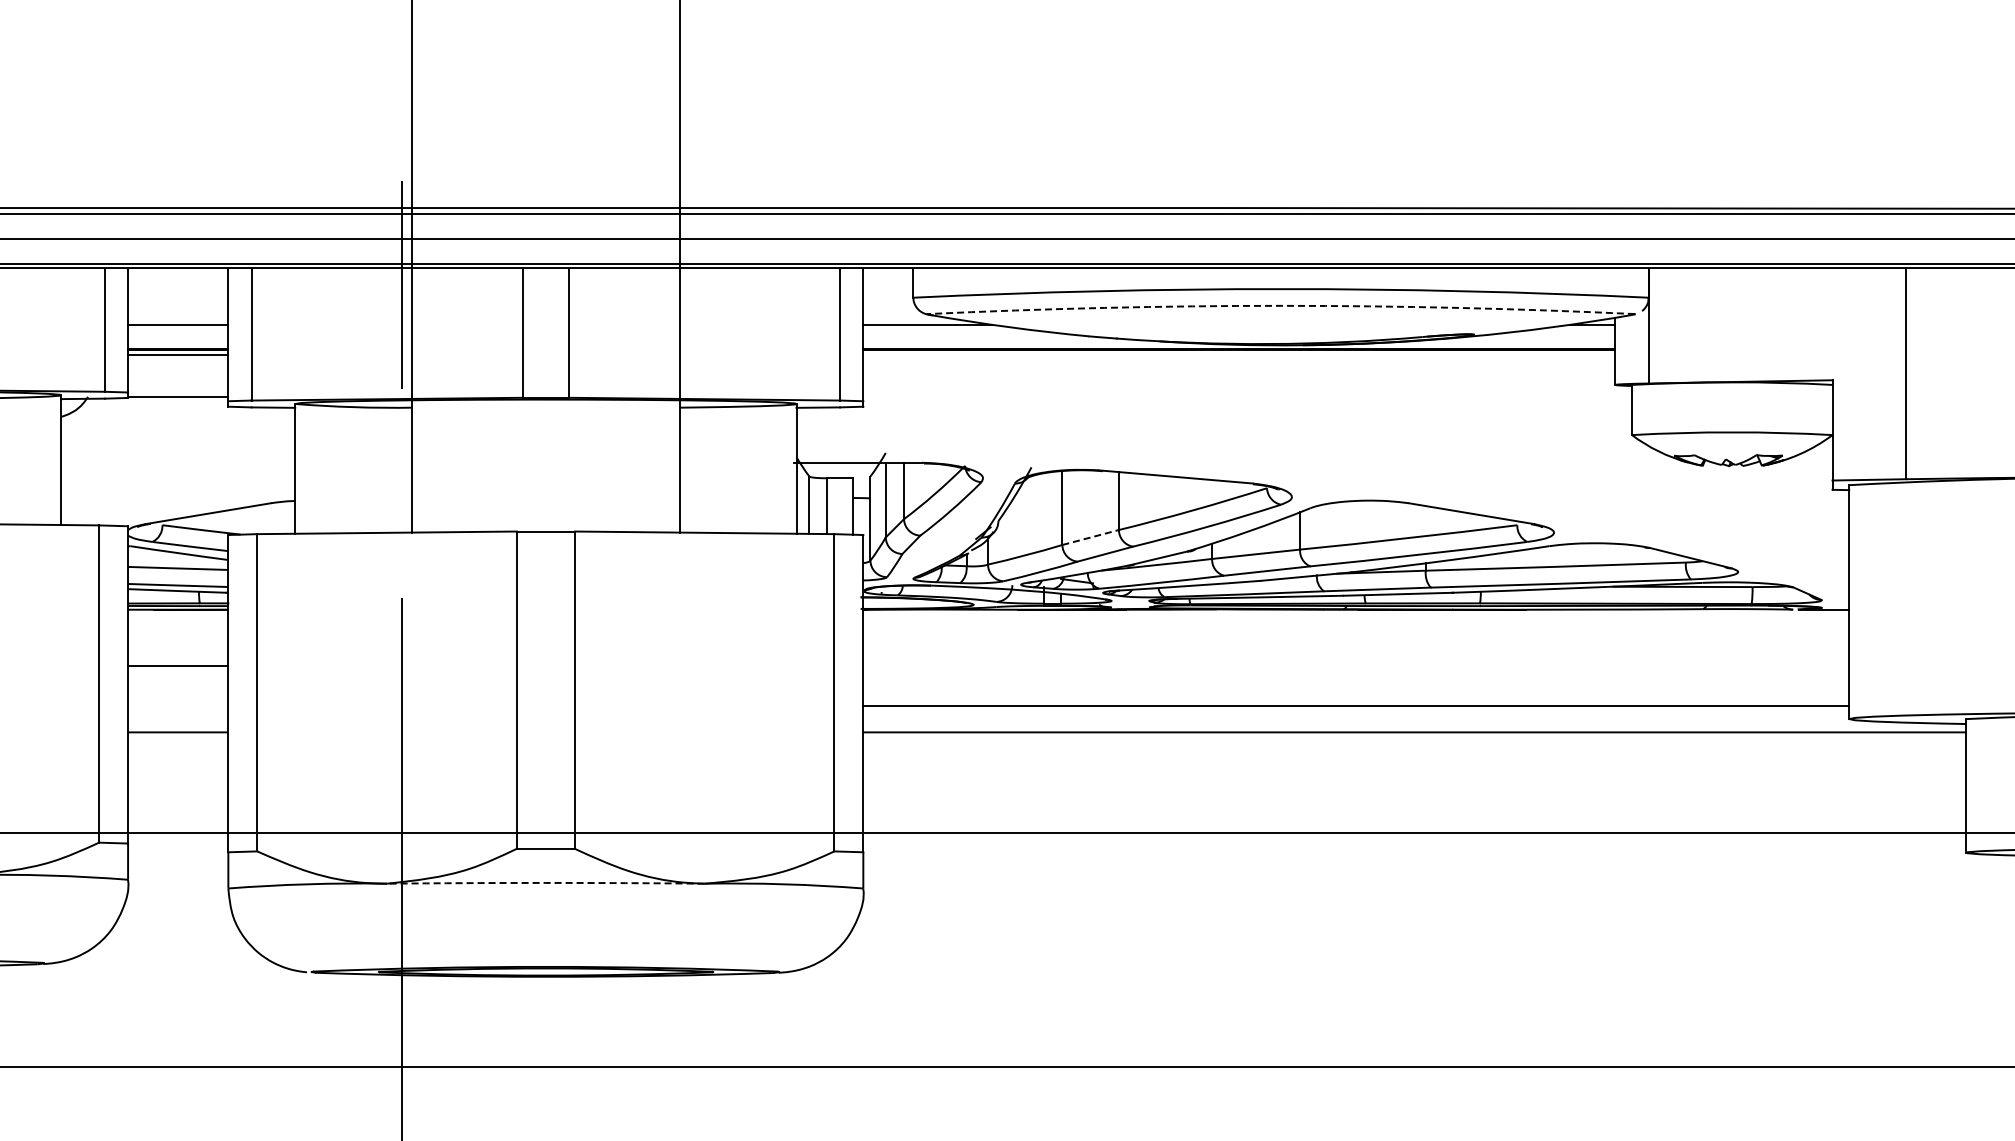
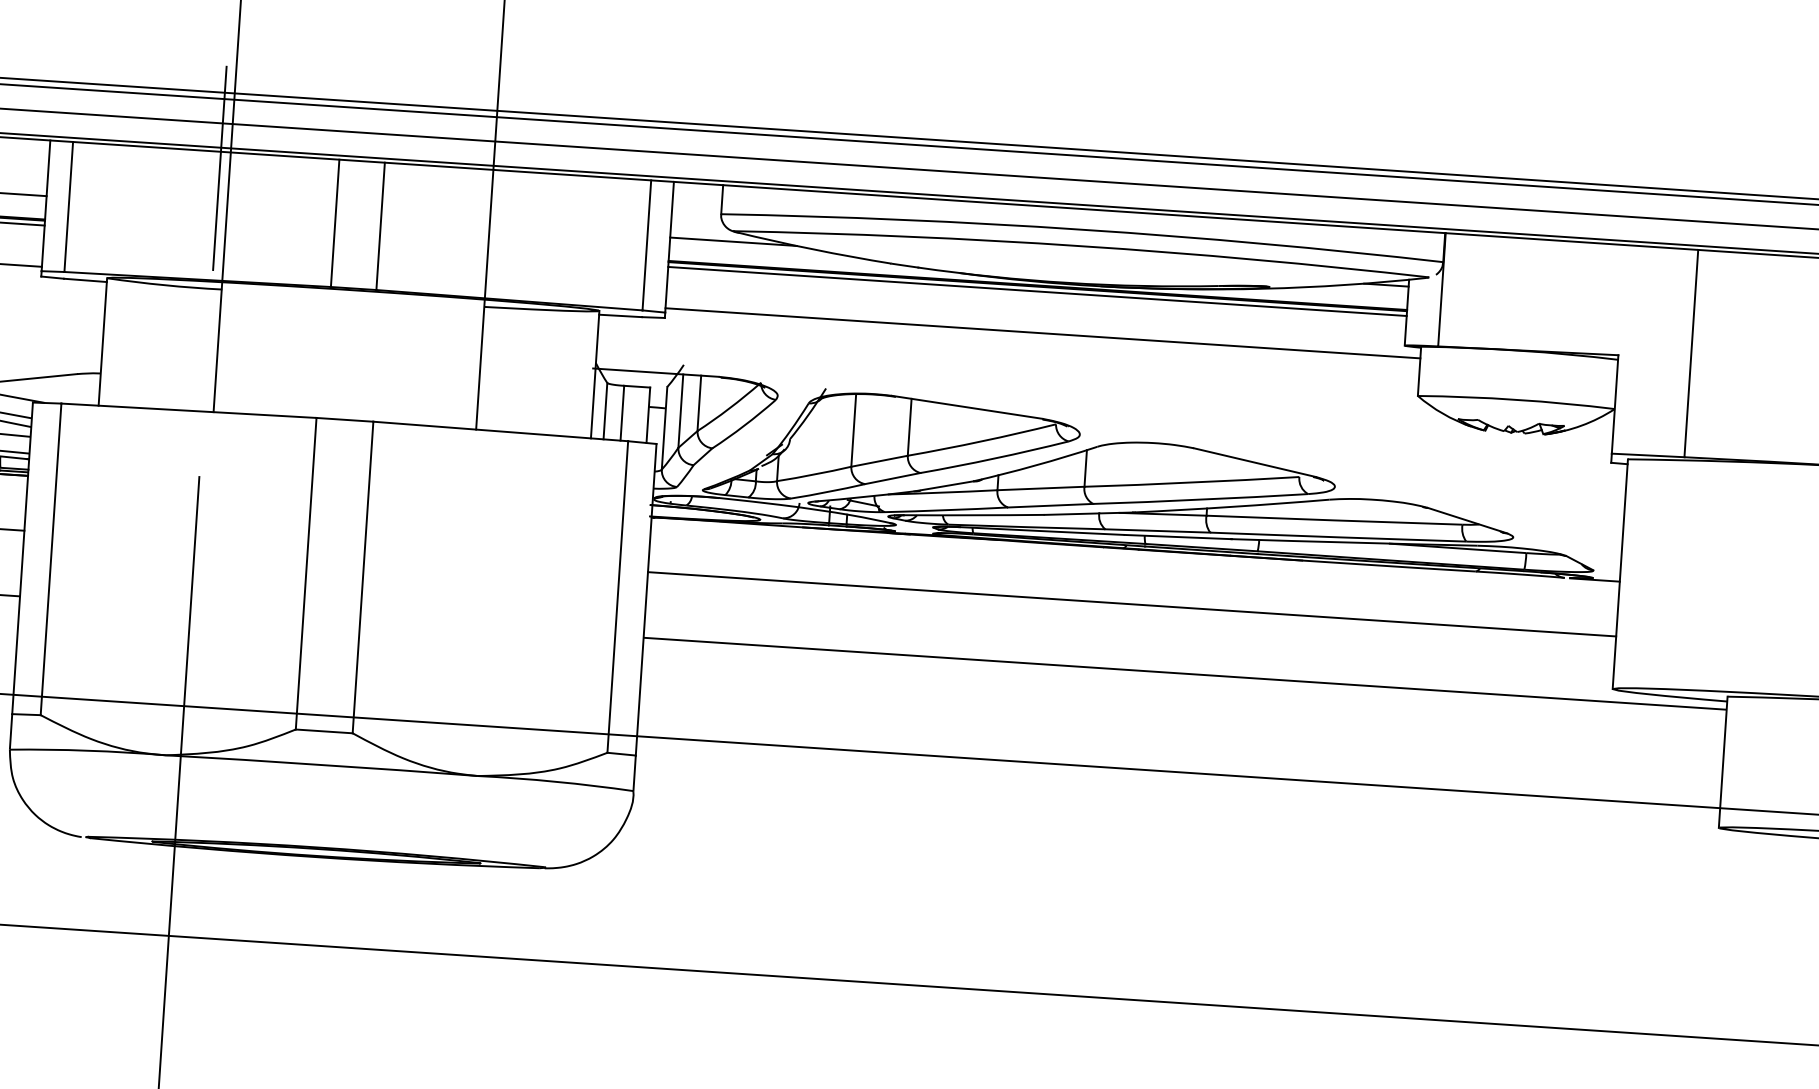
arc: (1281, 305) -> (1082, 245), dashed -> solid
line: (1239, 354) -> (1037, 291), added
line: (1247, 396) -> (1042, 332), added
line: (1091, 537) -> (880, 461), dashed -> solid
line: (1356, 705) -> (1132, 604), moved
arc: (545, 882) -> (321, 764), dashed -> solid

